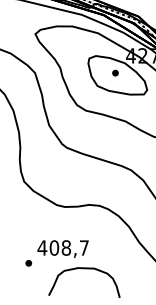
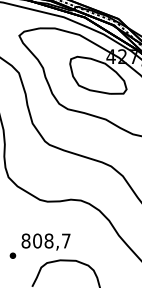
part: (115, 72) -> (96, 72), removed
text: (42, 247) -> (26, 240), 408,7 -> 808,7

